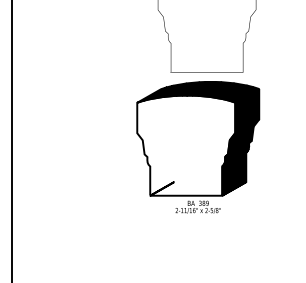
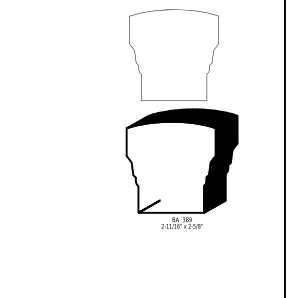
part: (197, 146) -> (181, 168), moved

